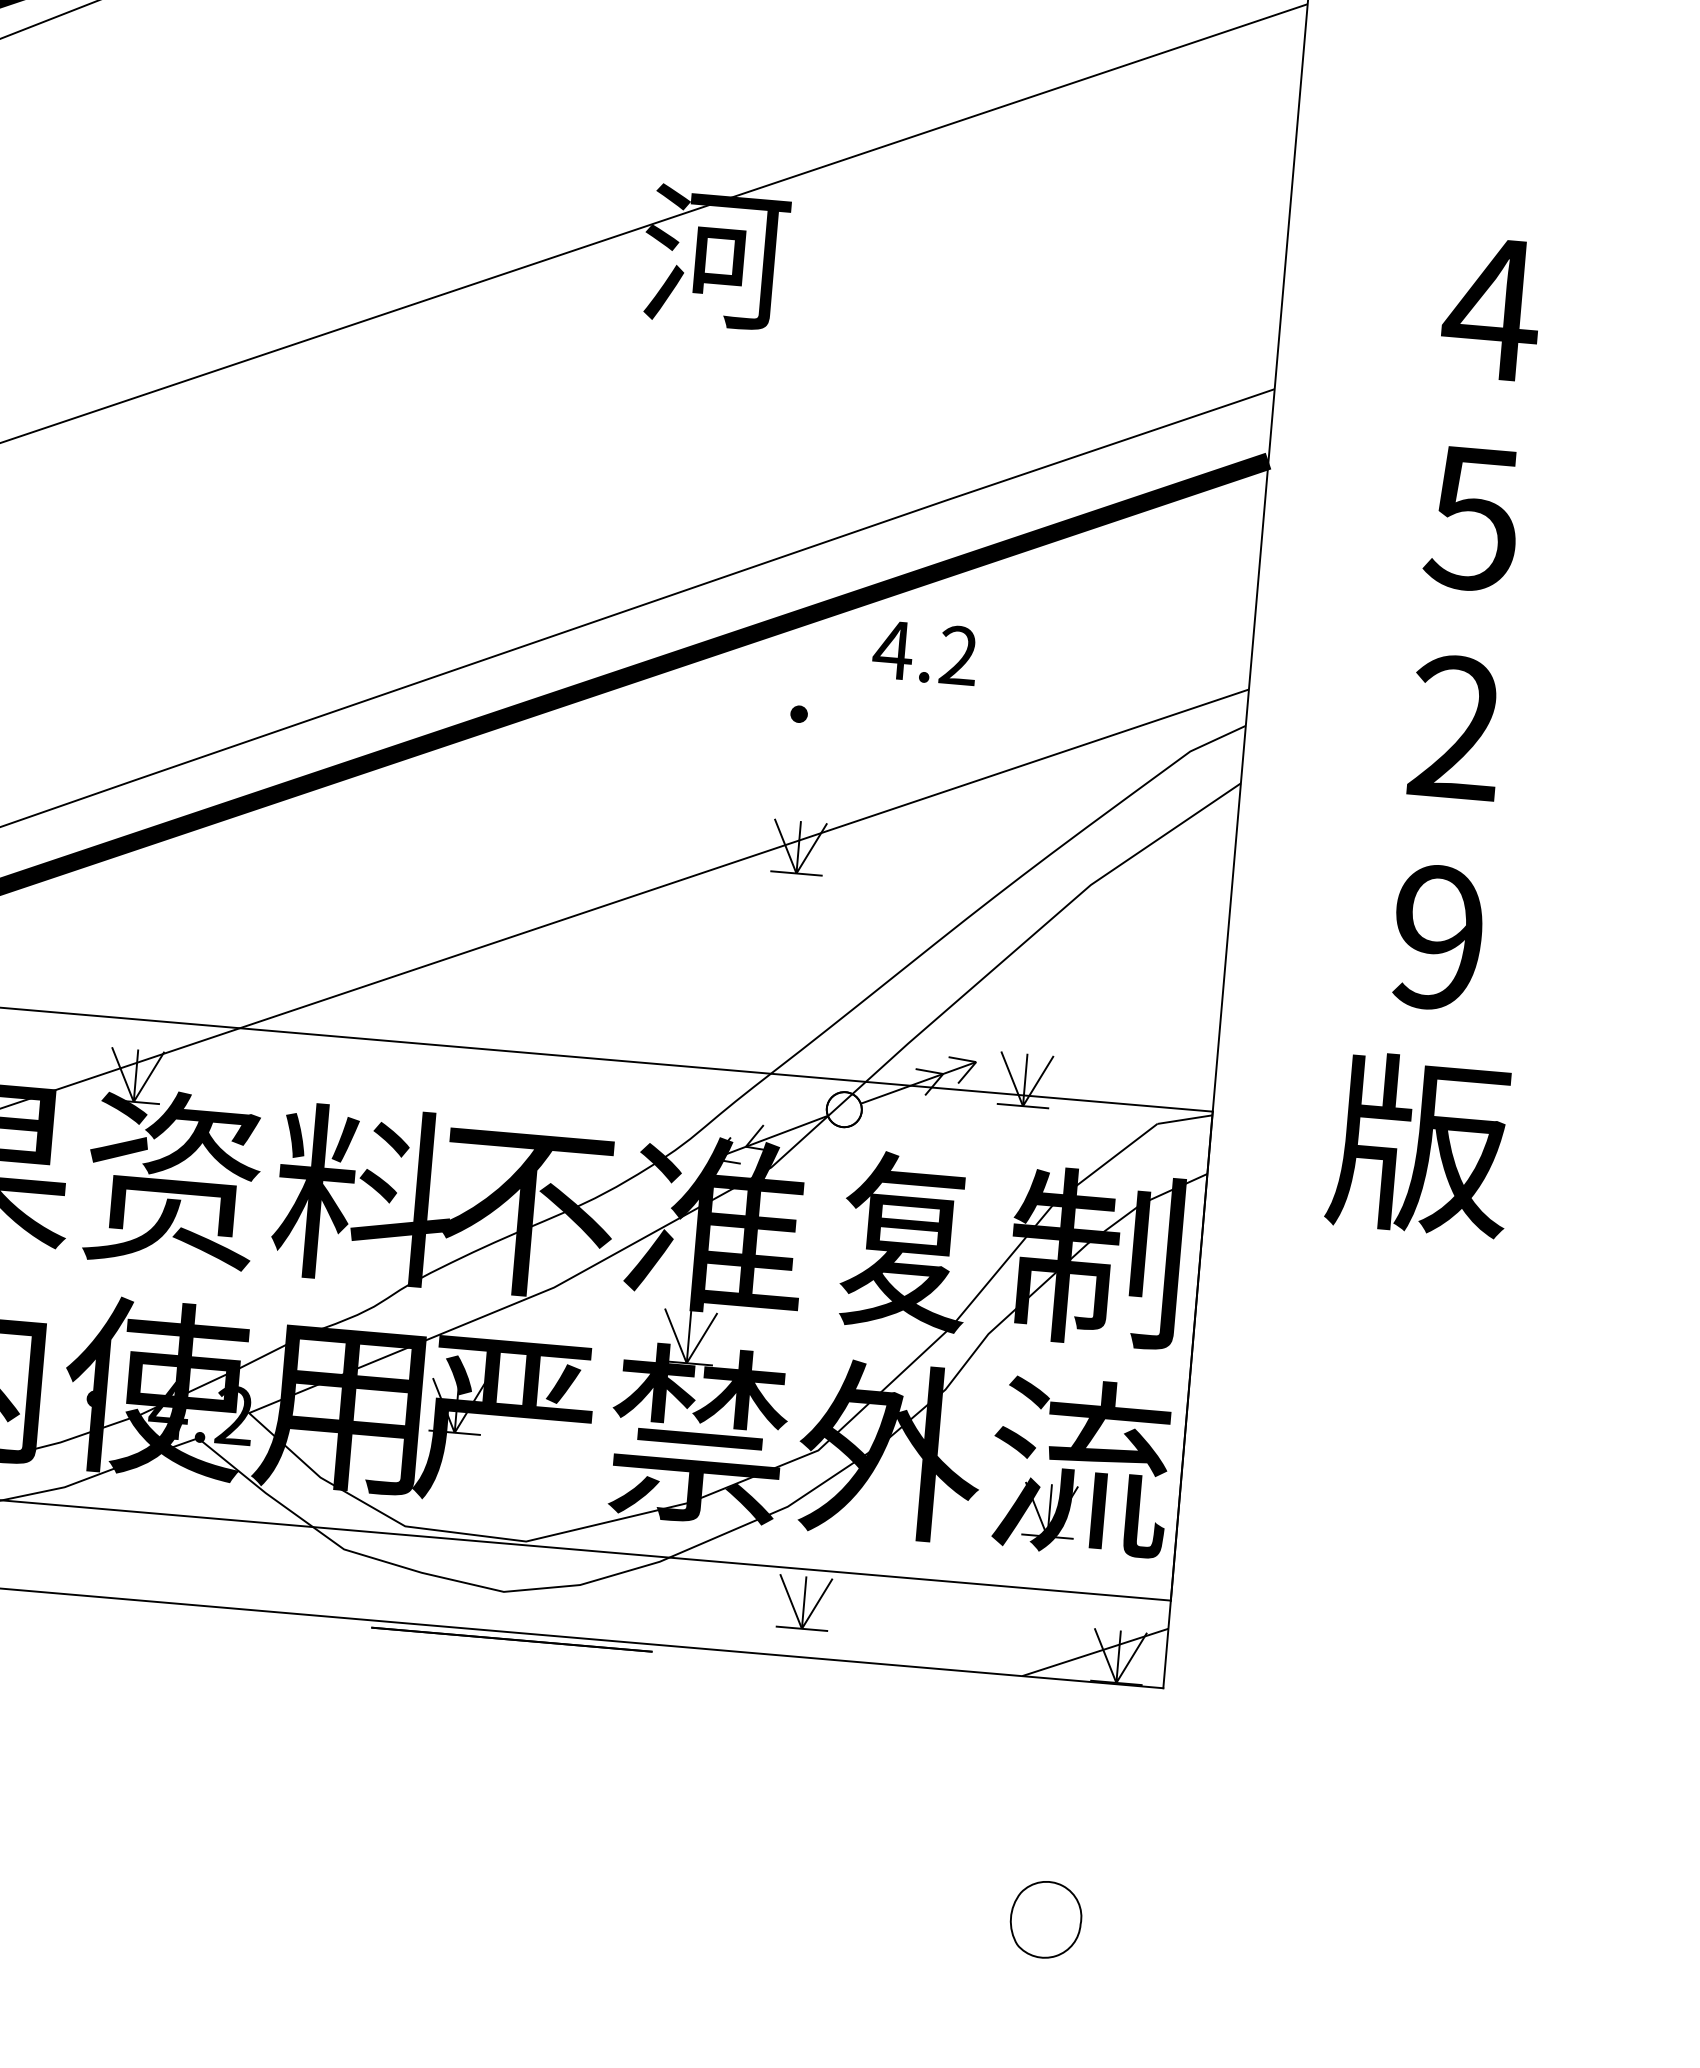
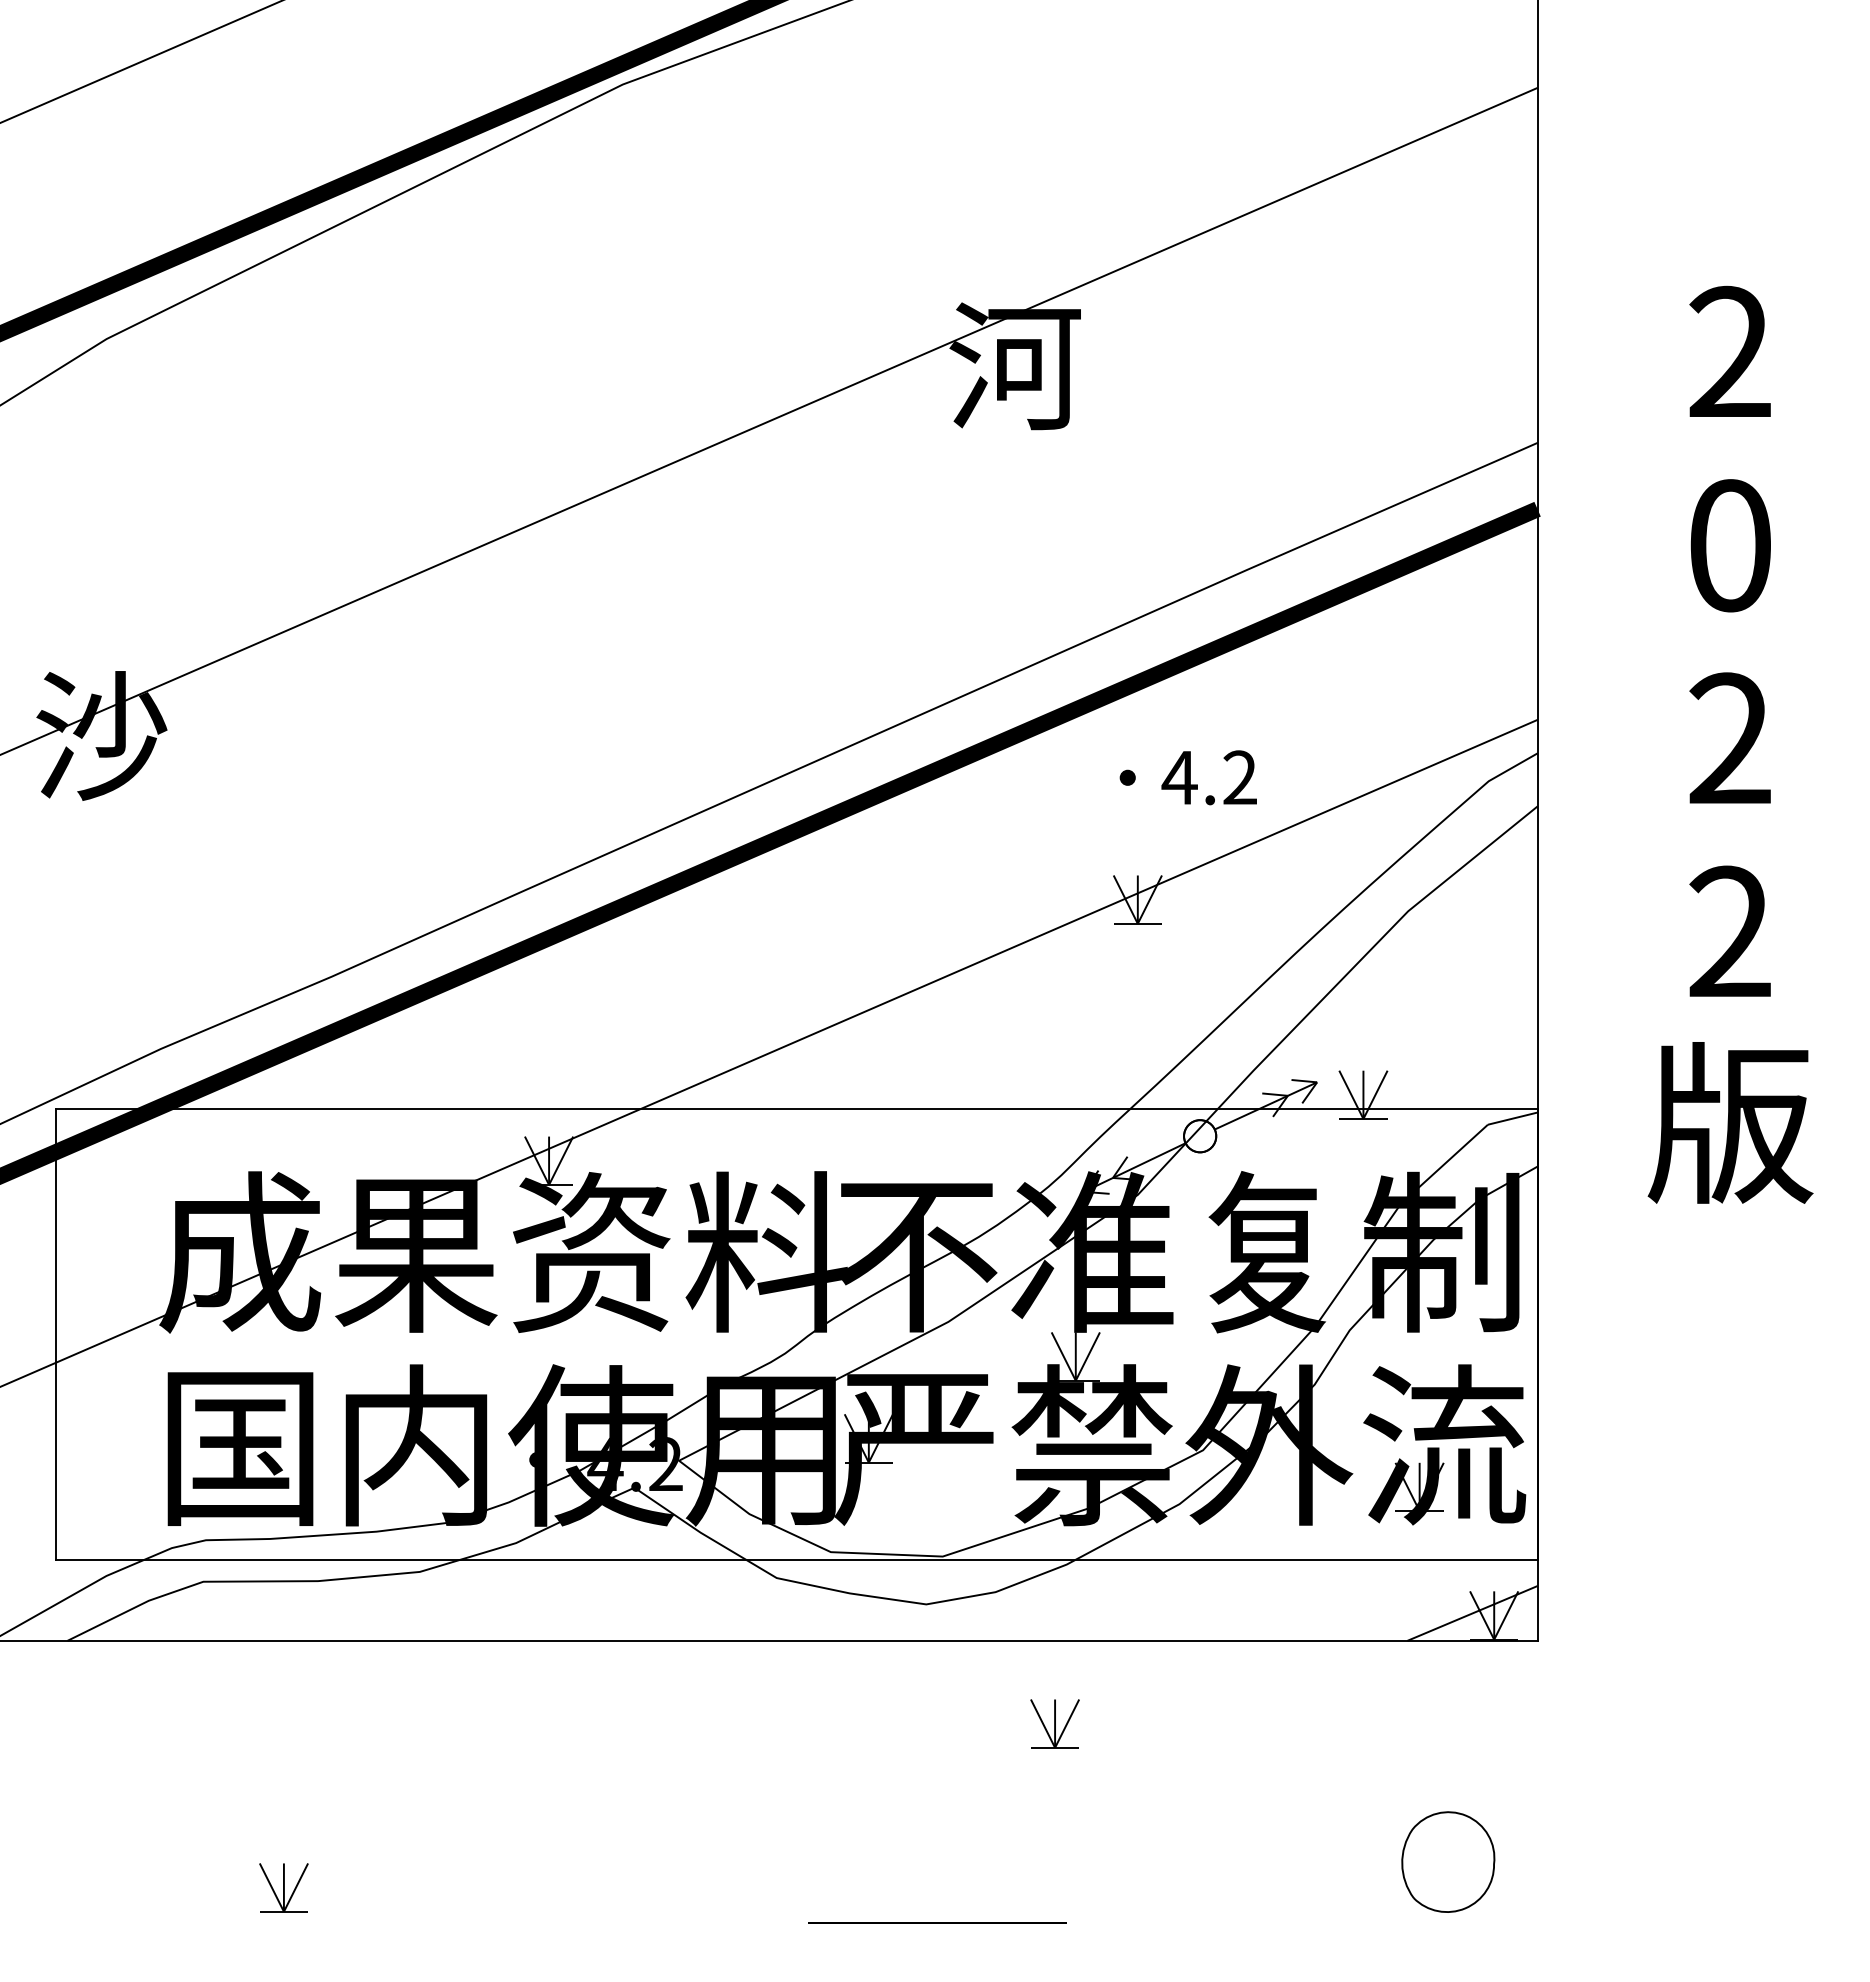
text: (1491, 306) -> (1729, 350), 4 -> 2
text: (1472, 518) -> (1728, 545), 5 -> 0
text: (924, 652) -> (1208, 777), moved
text: (1437, 936) -> (1729, 931), 9 -> 2
part: (803, 1602) -> (1054, 1723), moved
line: (511, 1639) -> (937, 1922), moved
part: (1046, 1919) -> (1448, 1861), size x1.43

